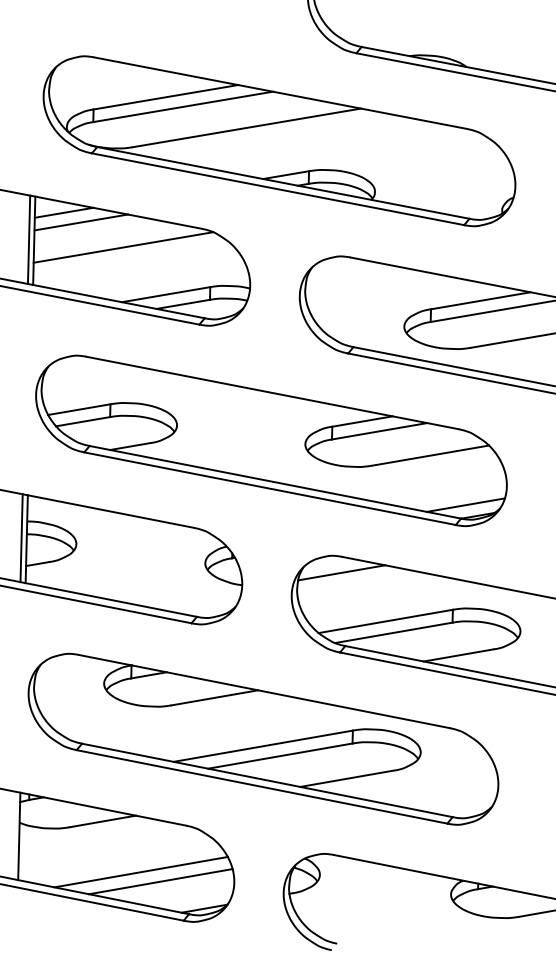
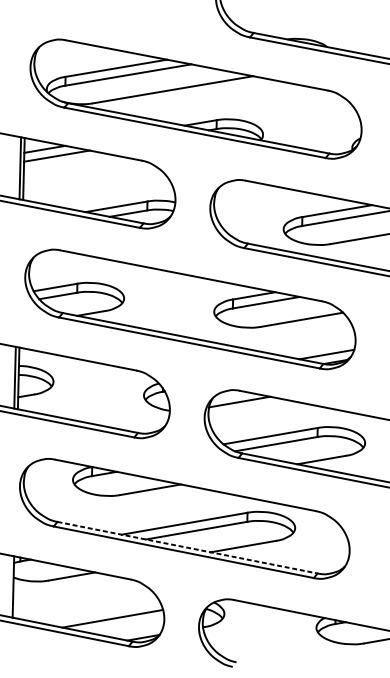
line: (123, 247) -> (86, 173), removed
line: (267, 780) -> (187, 547), solid -> dashed
line: (140, 871) -> (98, 611), removed

